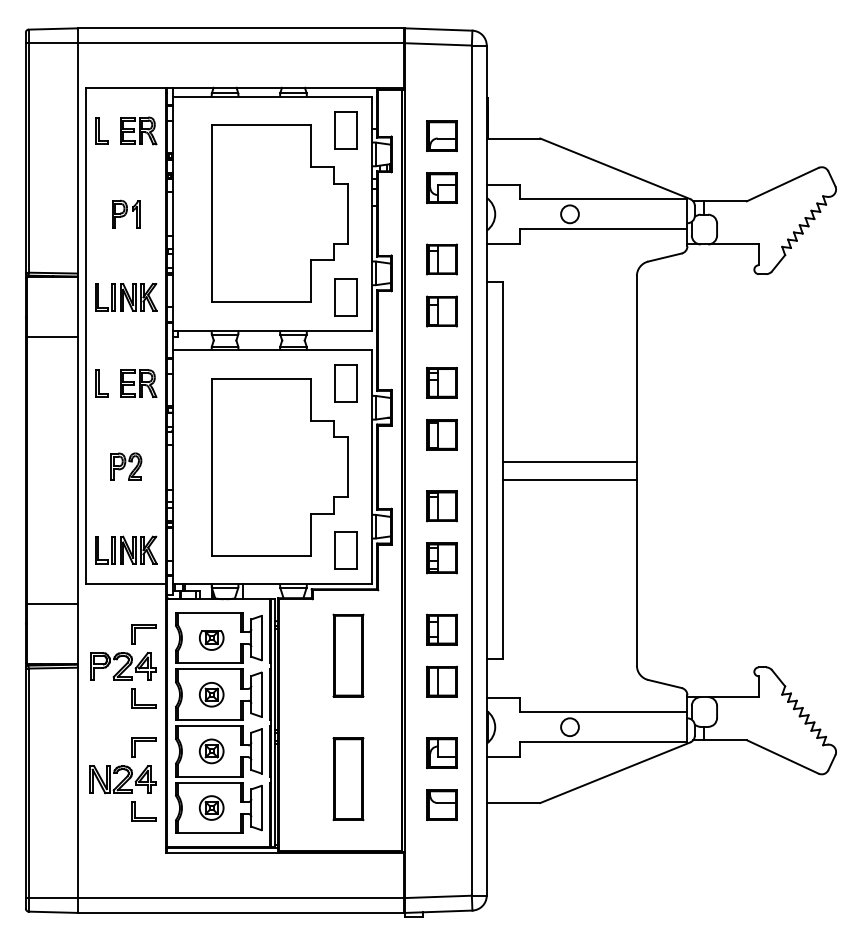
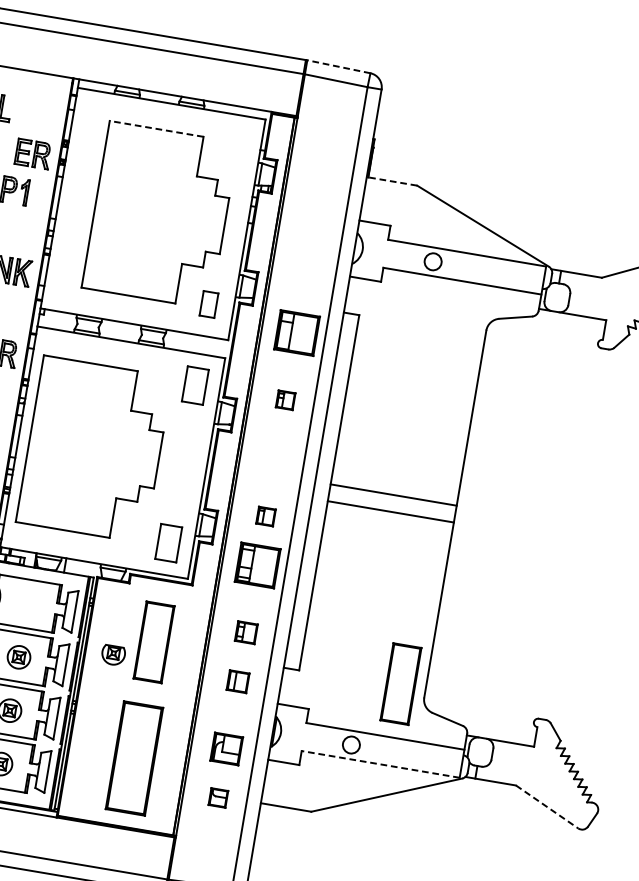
line: (438, 29) -> (338, 66), solid -> dashed
line: (261, 125) -> (156, 128), solid -> dashed
part: (138, 130) -> (33, 153), moved
part: (345, 130) -> (234, 147), removed
part: (441, 135) -> (324, 167), removed
line: (513, 138) -> (392, 181), solid -> dashed
part: (441, 188) -> (316, 217), removed
part: (441, 259) -> (304, 283), removed
part: (345, 297) -> (208, 304), size x0.7
part: (441, 311) -> (296, 332), size x1.4
part: (441, 382) -> (285, 399), size x0.6
part: (441, 434) -> (277, 448), removed
part: (279, 467) -> (93, 449), moved
part: (441, 506) -> (265, 516), size x0.6
part: (441, 558) -> (257, 565), size x1.4
part: (441, 629) -> (245, 632), size x0.7
part: (211, 640) -> (113, 655), moved
part: (610, 655) -> (401, 683), added
part: (441, 681) -> (237, 681), size x0.7
line: (603, 742) -> (380, 764), solid -> dashed
line: (782, 756) -> (546, 806), solid -> dashed
part: (348, 779) -> (134, 758), size x1.4
part: (441, 804) -> (218, 797), size x0.6

